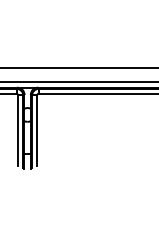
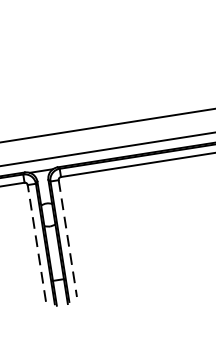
line: (18, 130) -> (37, 243), solid -> dashed
line: (37, 131) -> (68, 239), solid -> dashed

